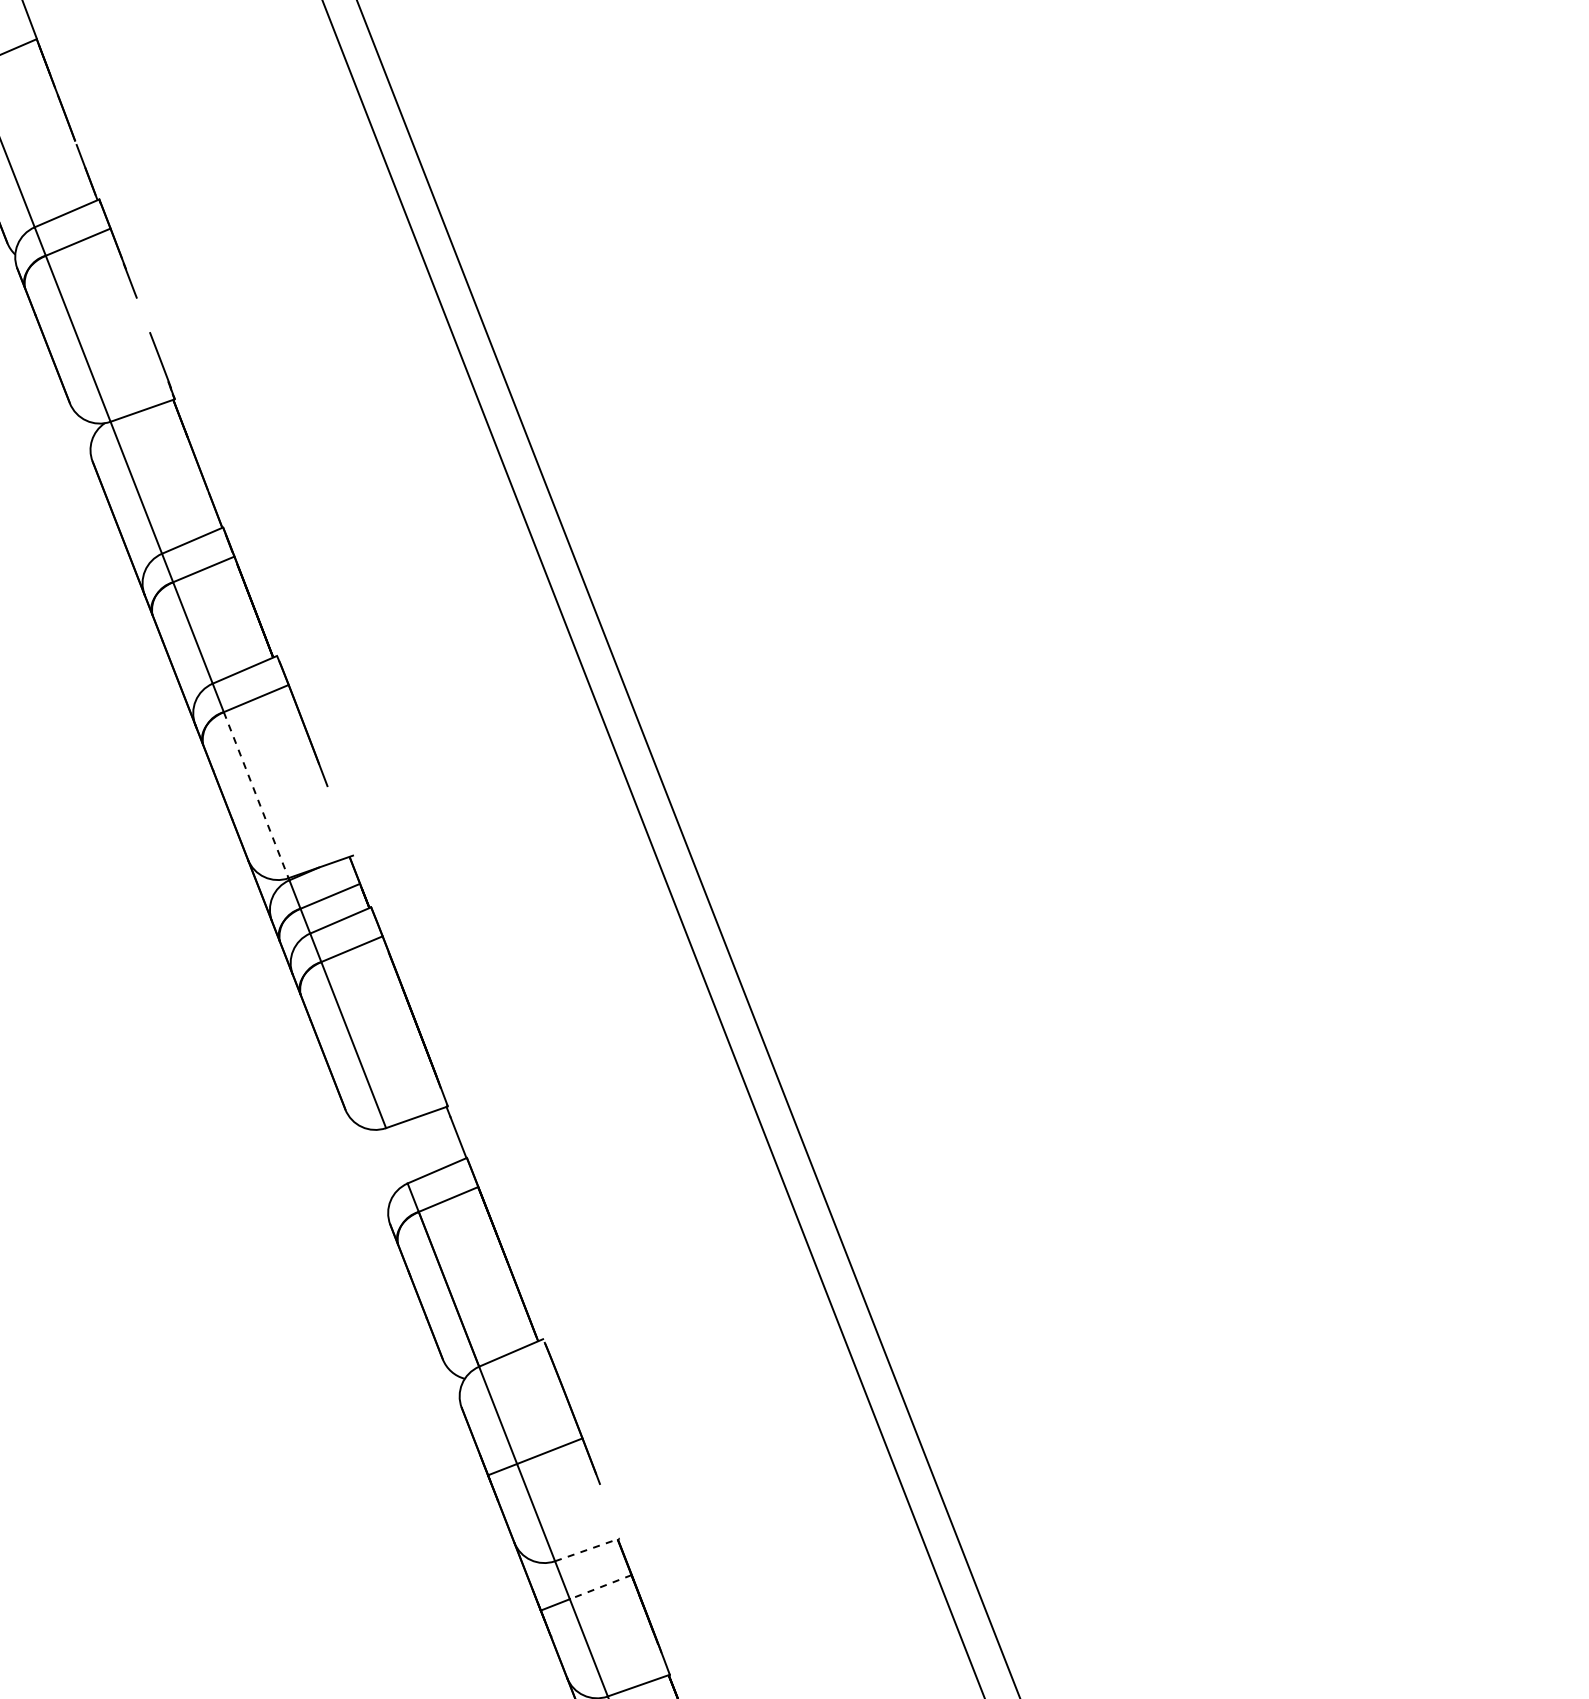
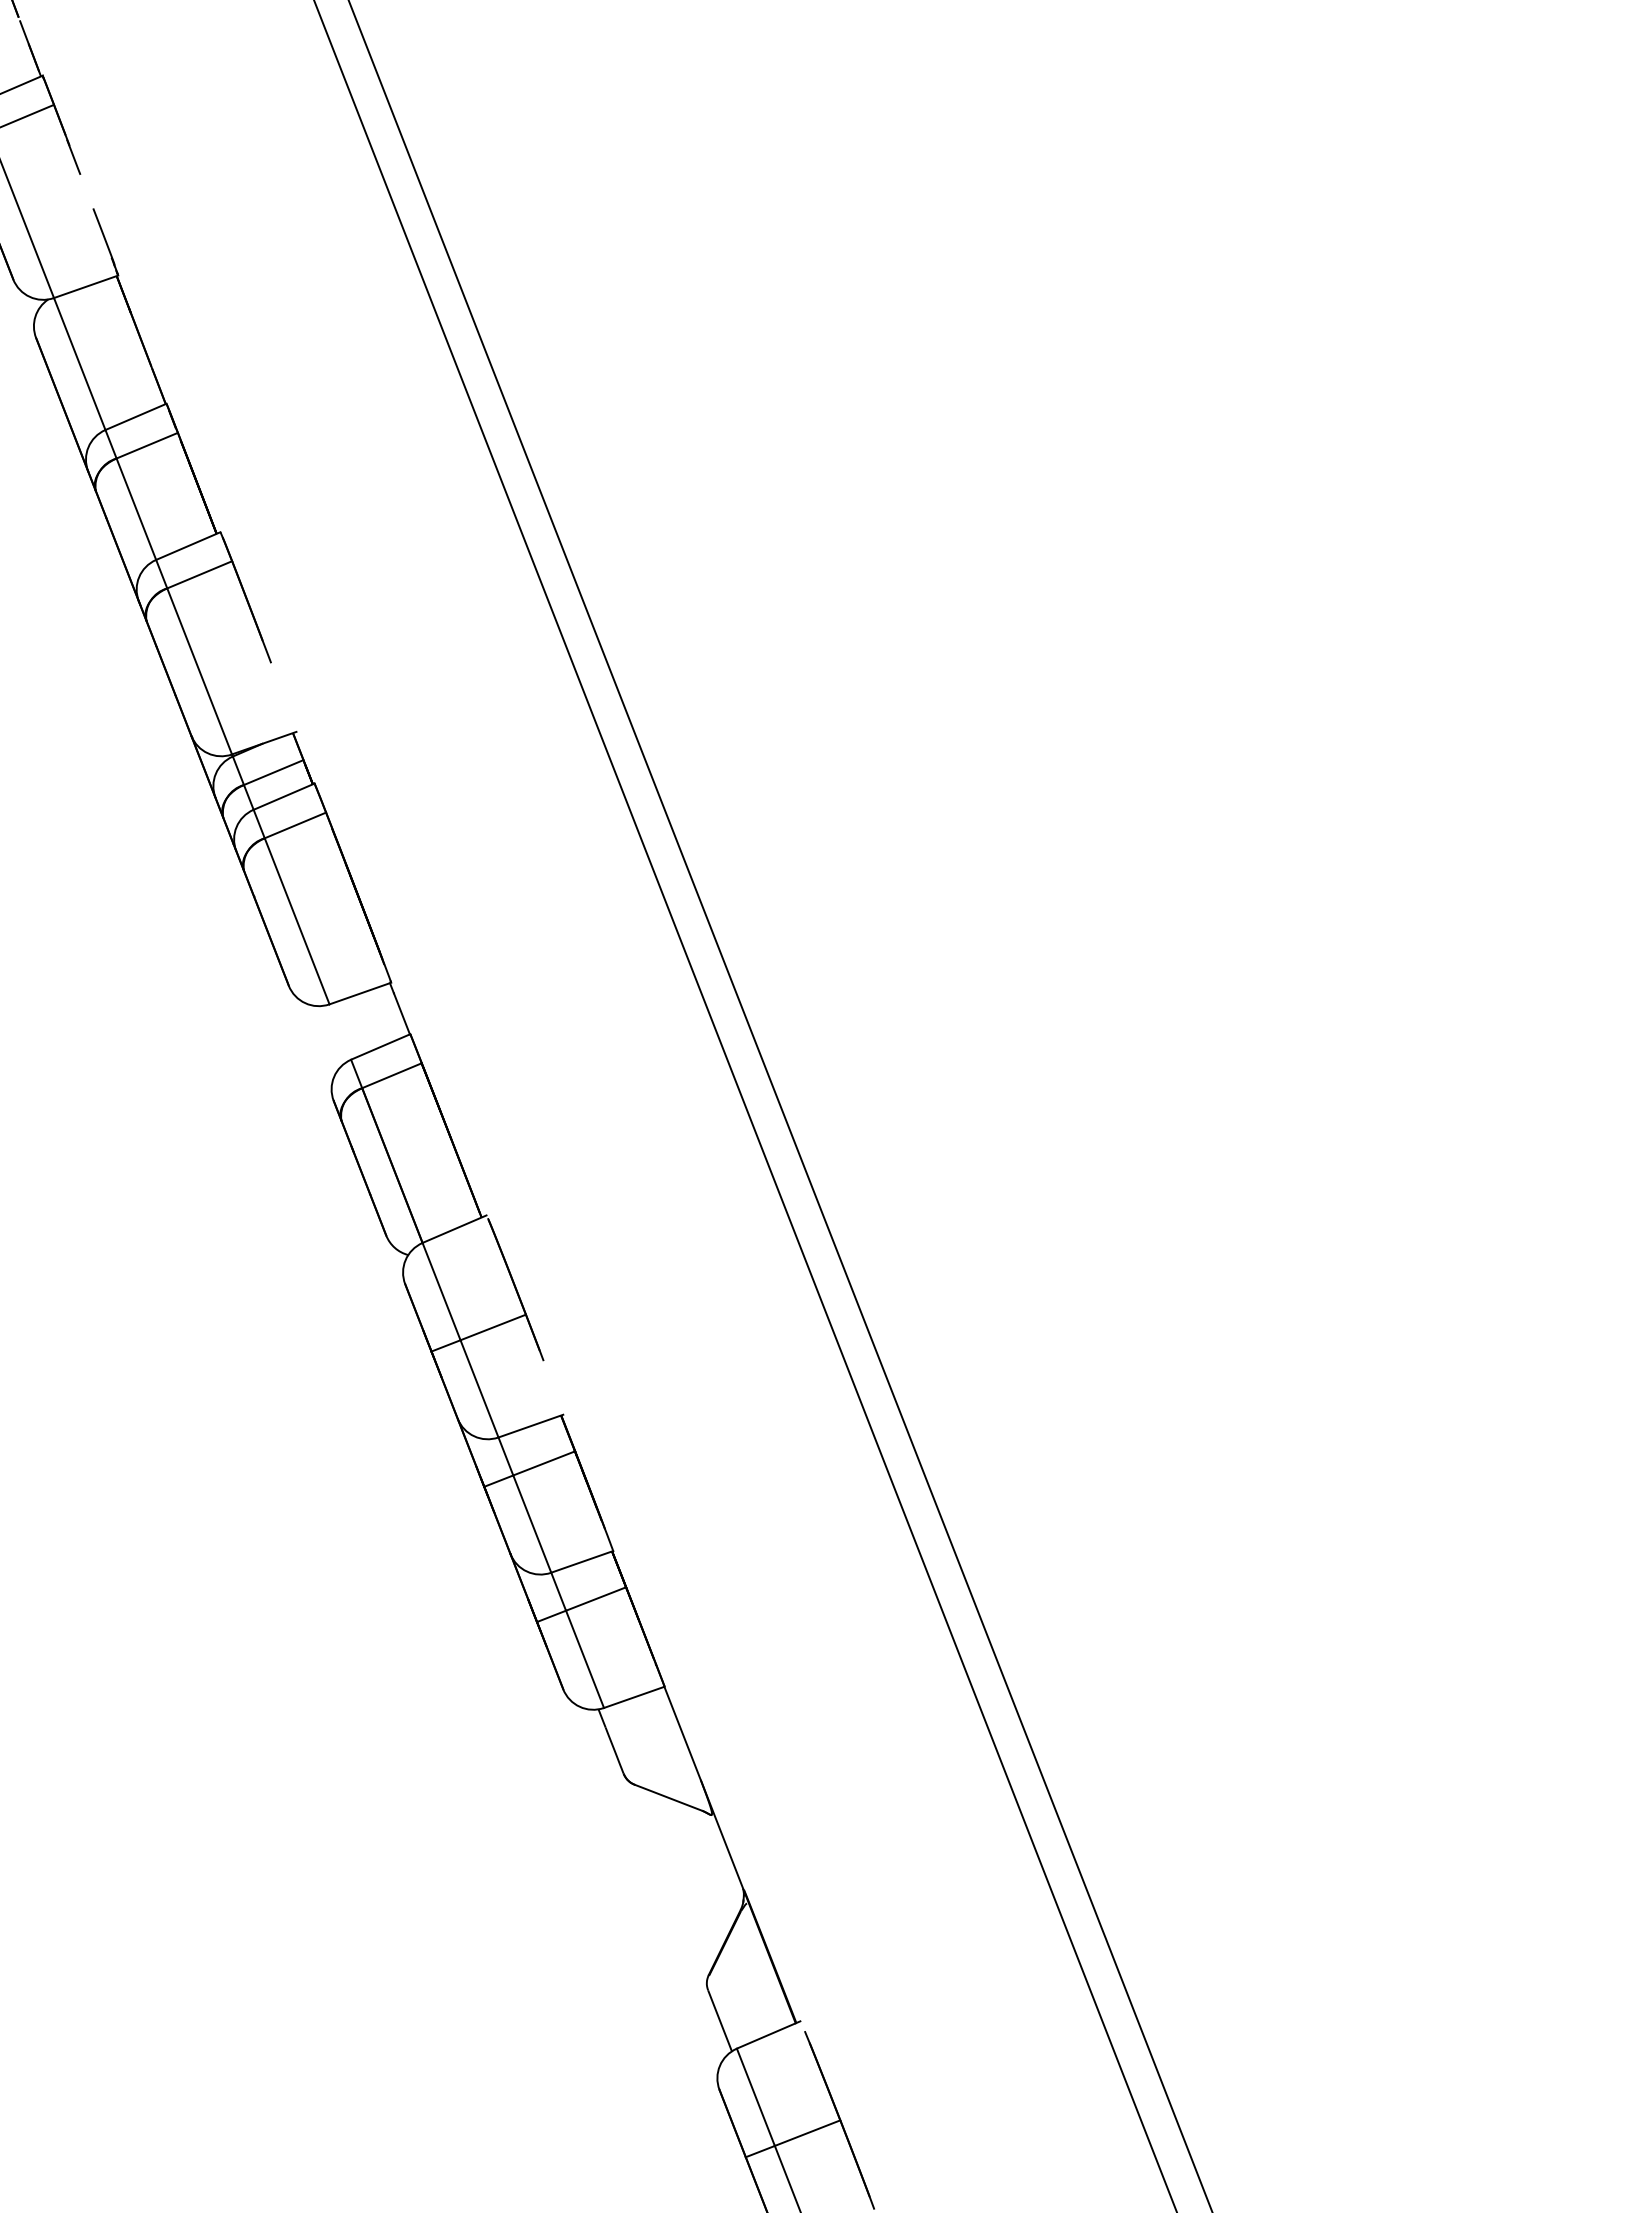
line: (256, 795) -> (199, 671), dashed -> solid
line: (588, 1549) -> (531, 1425), dashed -> solid
line: (600, 1587) -> (543, 1463), dashed -> solid

